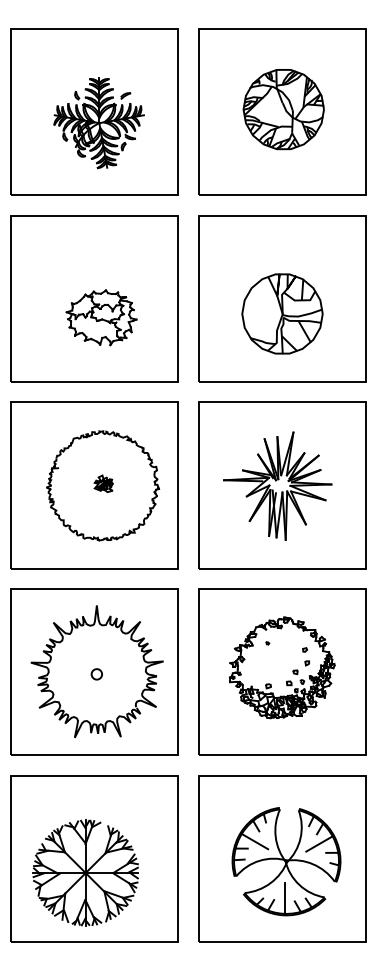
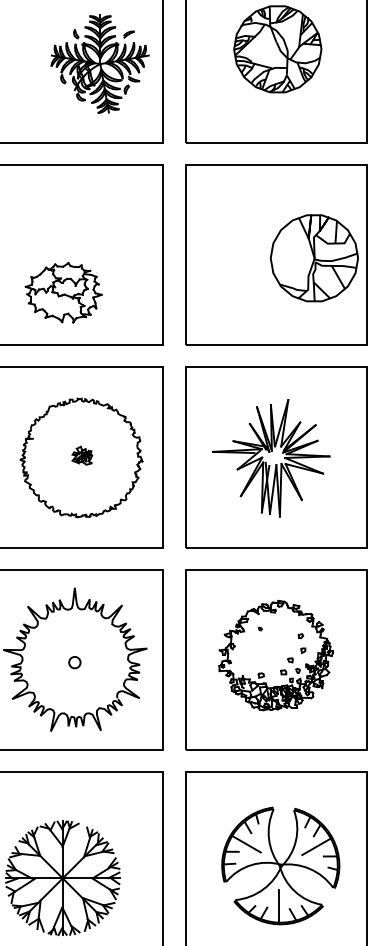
part: (98, 123) -> (99, 64), moved
part: (282, 313) -> (314, 257), moved
part: (101, 317) -> (63, 292), moved

